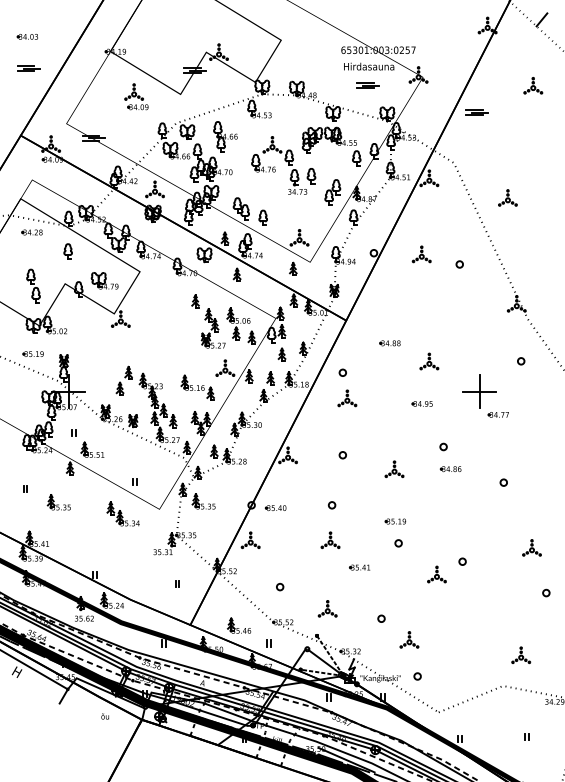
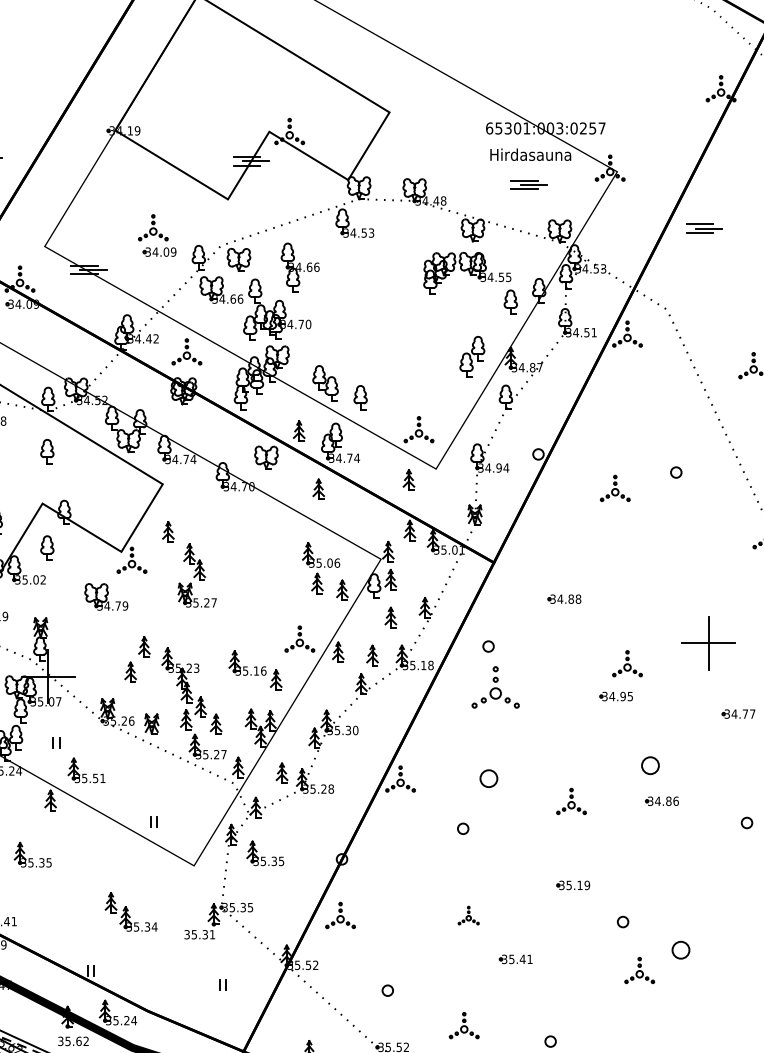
part: (136, 96) -> (157, 234), moved
part: (283, 165) -> (393, 313), removed
part: (421, 254) -> (614, 488), moved
part: (104, 280) -> (105, 596), moved
part: (67, 311) -> (46, 548), added
part: (208, 321) -> (189, 564), moved
part: (429, 361) -> (627, 663), moved
part: (479, 391) -> (708, 642), moved
part: (347, 398) -> (496, 687), size x1.6
part: (443, 446) -> (650, 764), size x1.6
part: (342, 455) -> (487, 779), size x1.6
part: (331, 505) -> (462, 829), moved
part: (275, 507) -> (380, 862), removed
part: (122, 513) -> (129, 911), moved
part: (330, 540) -> (468, 915), size x0.7
part: (398, 543) -> (622, 922), moved
part: (462, 561) -> (680, 949), size x1.6

